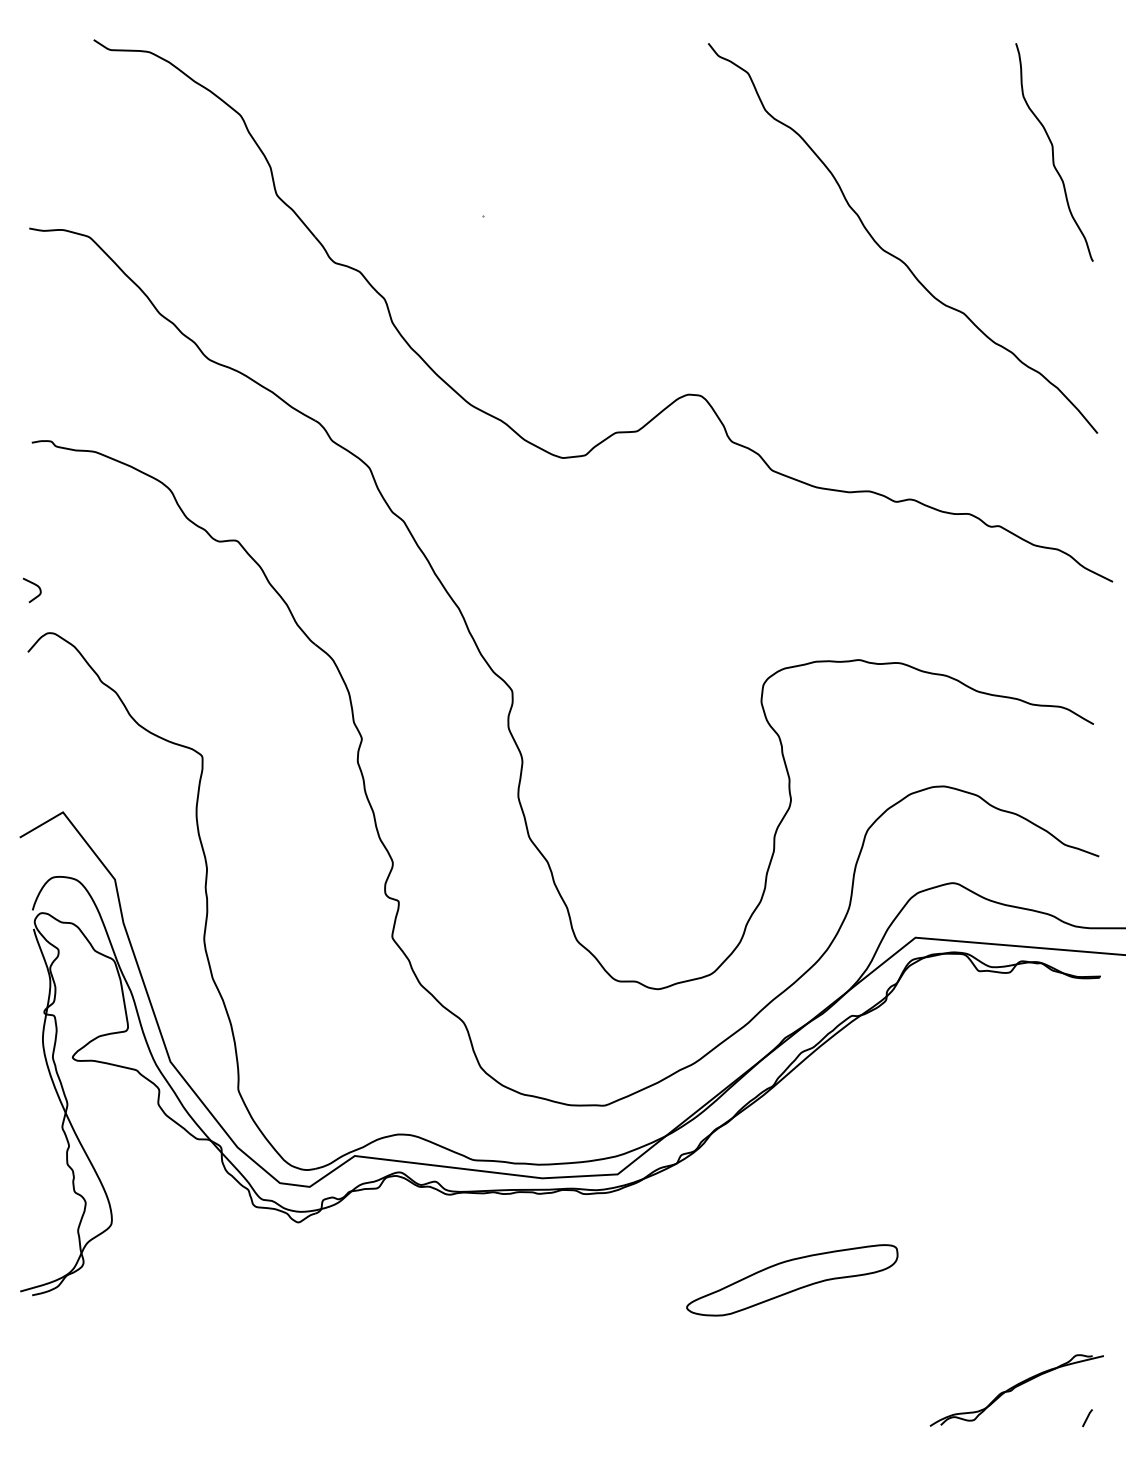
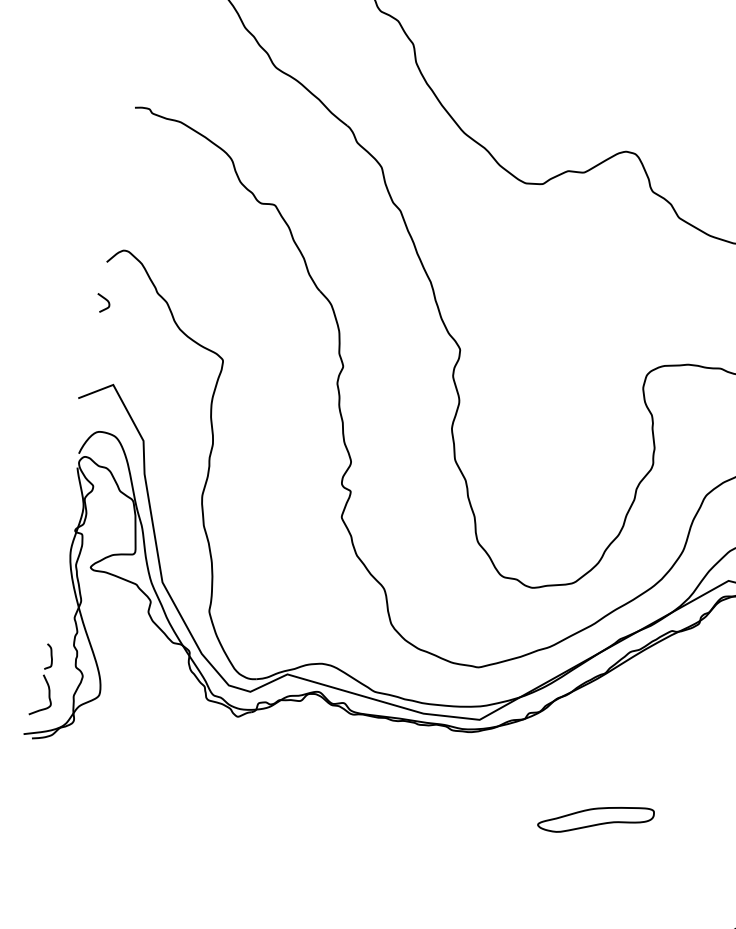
curve: (34, 585) -> (105, 300), moved
part: (36, 1216) -> (44, 680), added
part: (792, 1280) -> (596, 819), size x0.71

